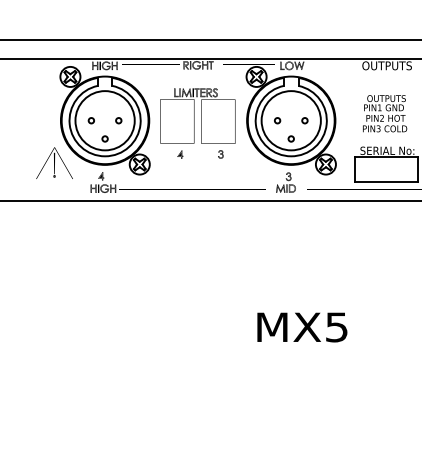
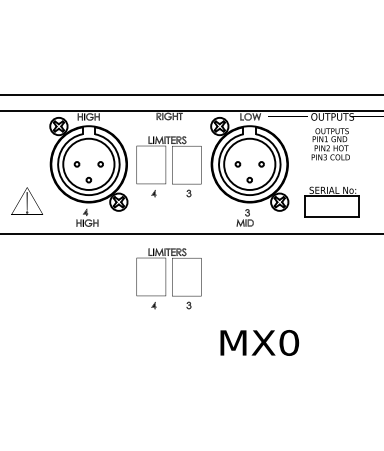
text: (384, 113) -> (330, 144), moved
part: (53, 162) -> (26, 200), moved
part: (197, 252) -> (168, 278), added
text: (337, 326) -> (289, 342), MX5 -> MX0

